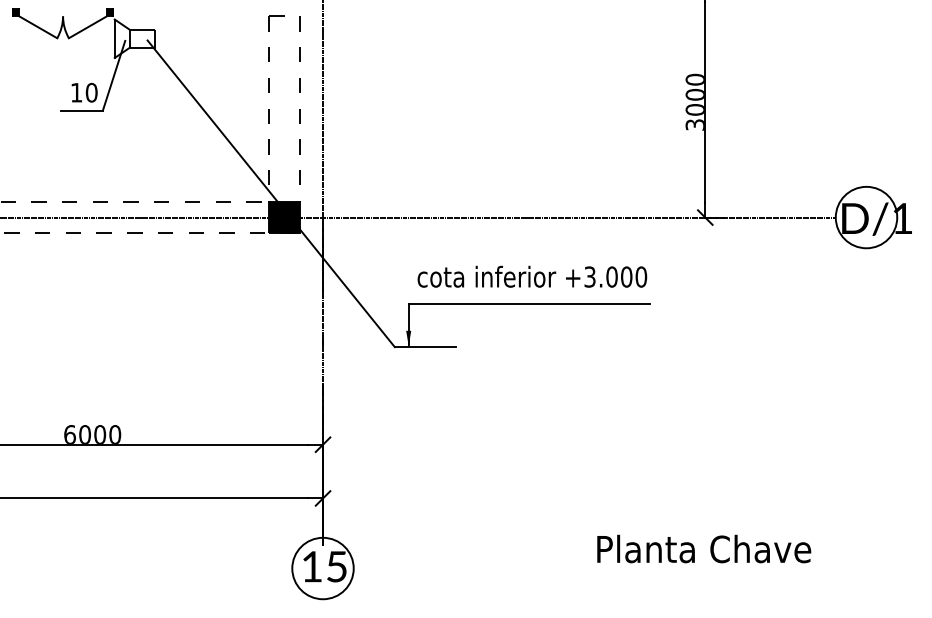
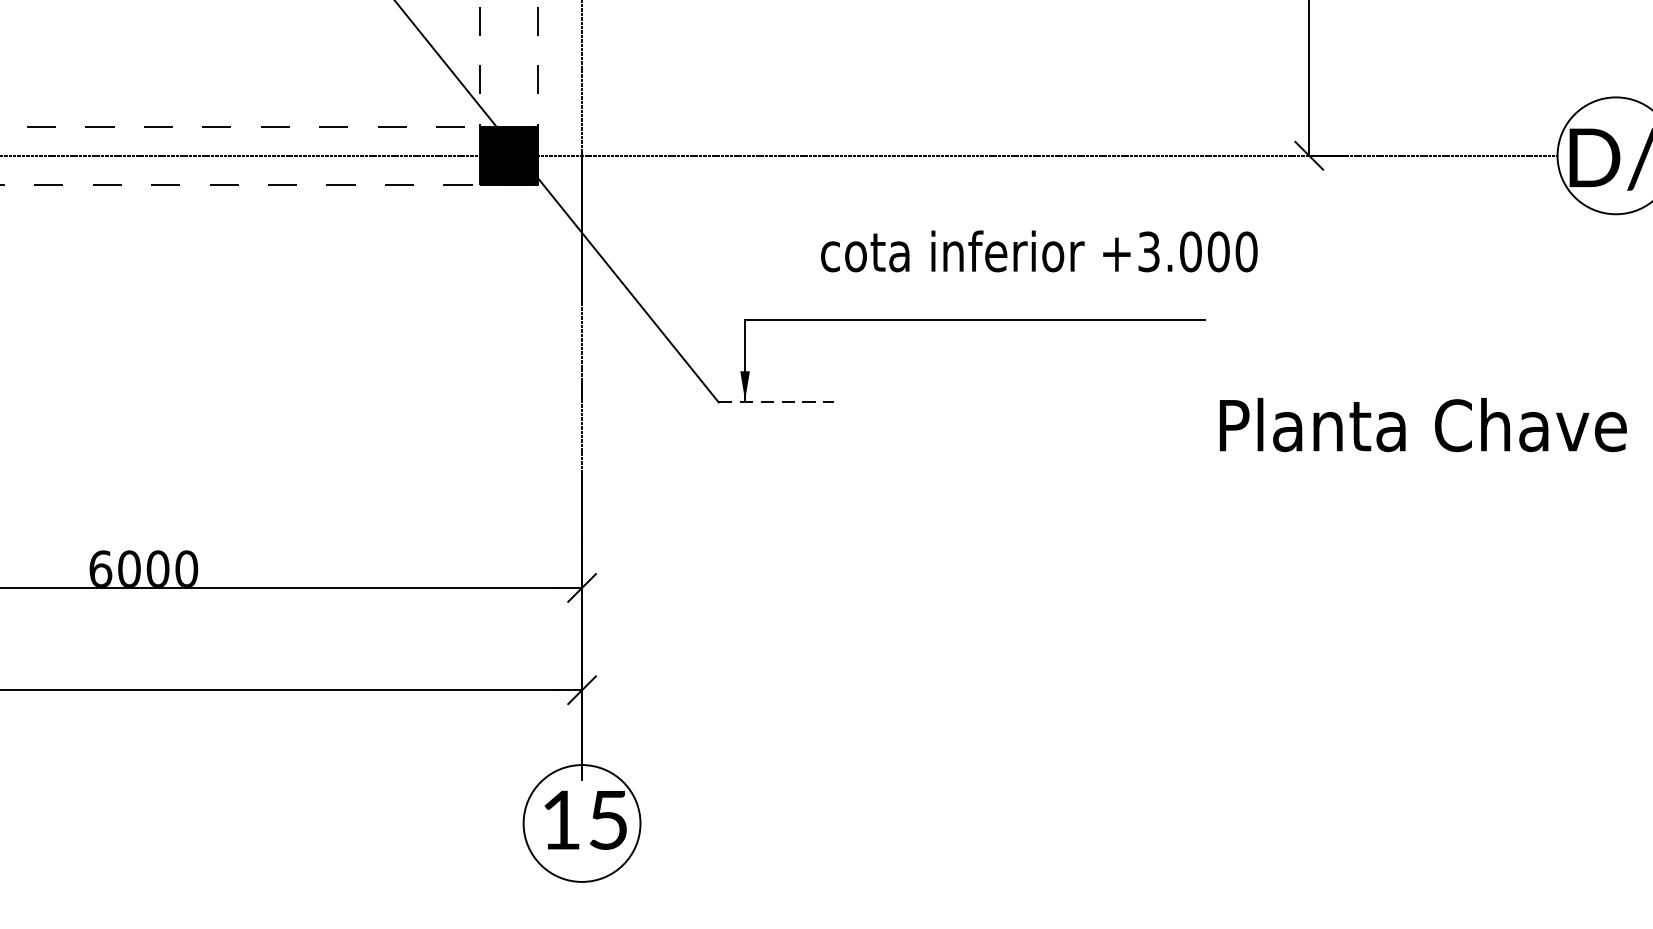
text: (532, 276) -> (1039, 250), moved
line: (425, 347) -> (777, 403), solid -> dashed
text: (704, 548) -> (1423, 423), moved

